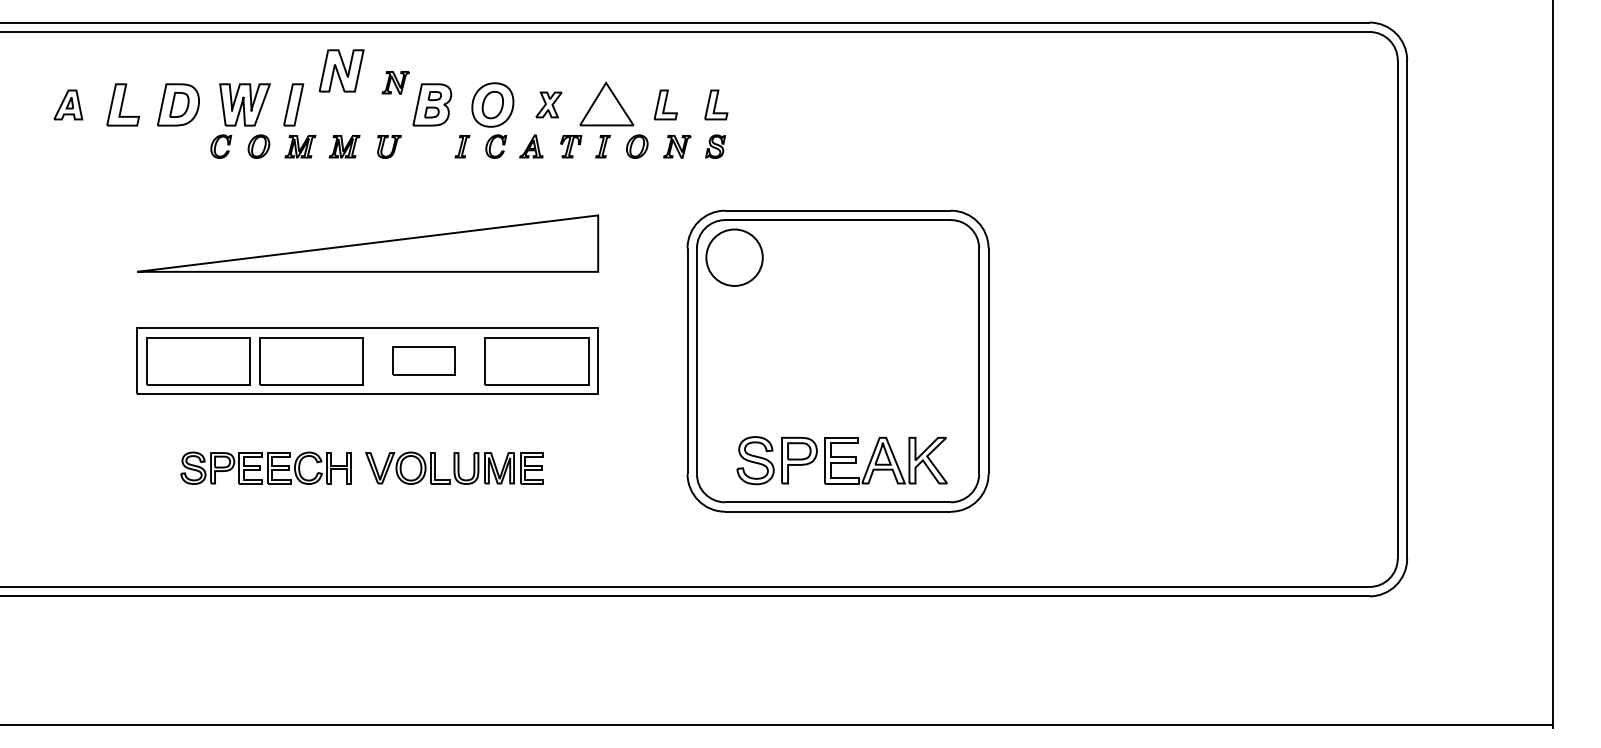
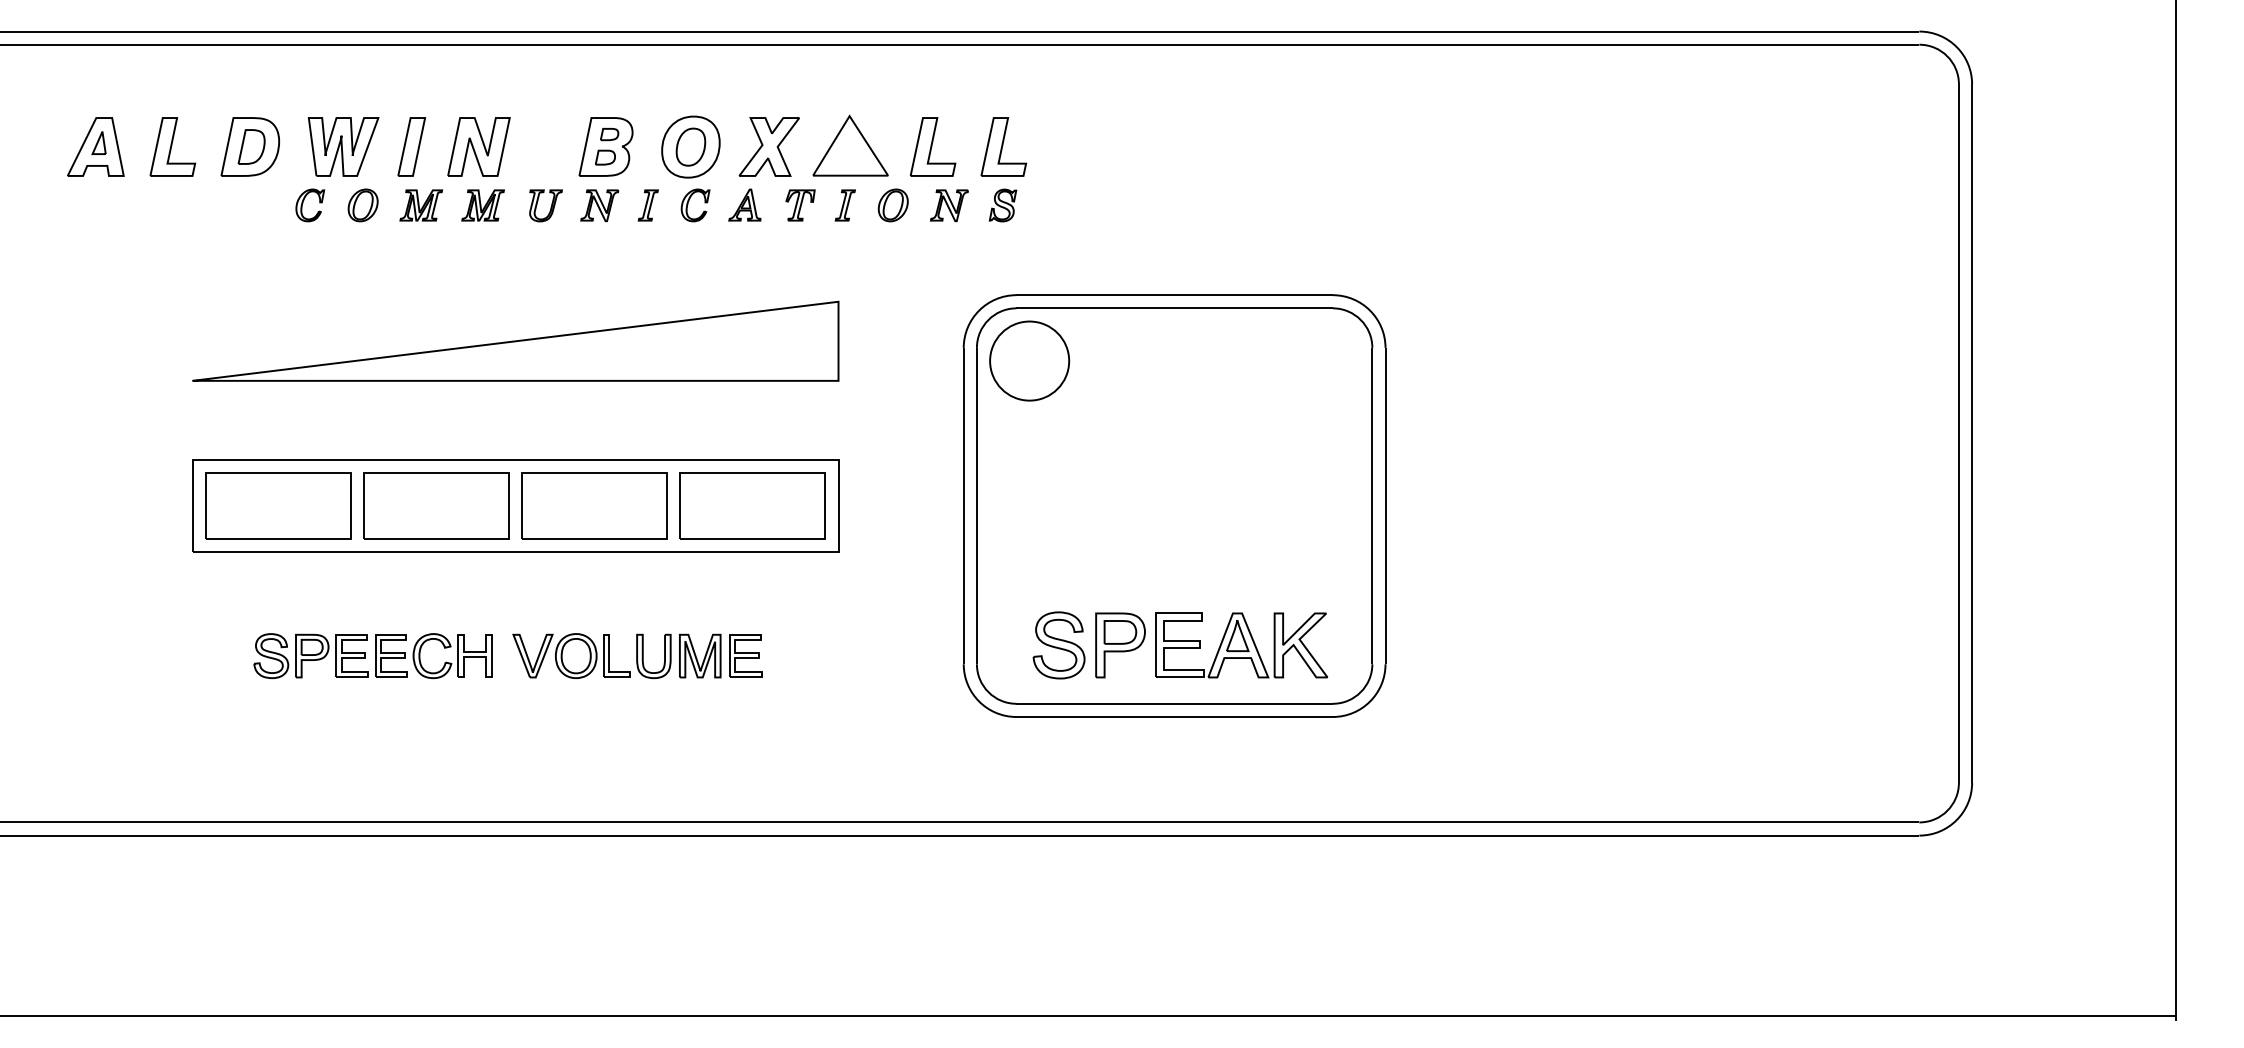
part: (341, 70) -> (478, 146), moved
part: (395, 82) -> (599, 205), moved
part: (68, 104) -> (96, 146), size x1.43
part: (548, 104) -> (768, 146), size x1.67
part: (665, 104) -> (932, 146), size x1.43
part: (716, 104) -> (1004, 146), size x1.43
part: (423, 361) -> (593, 506), size x1.67

